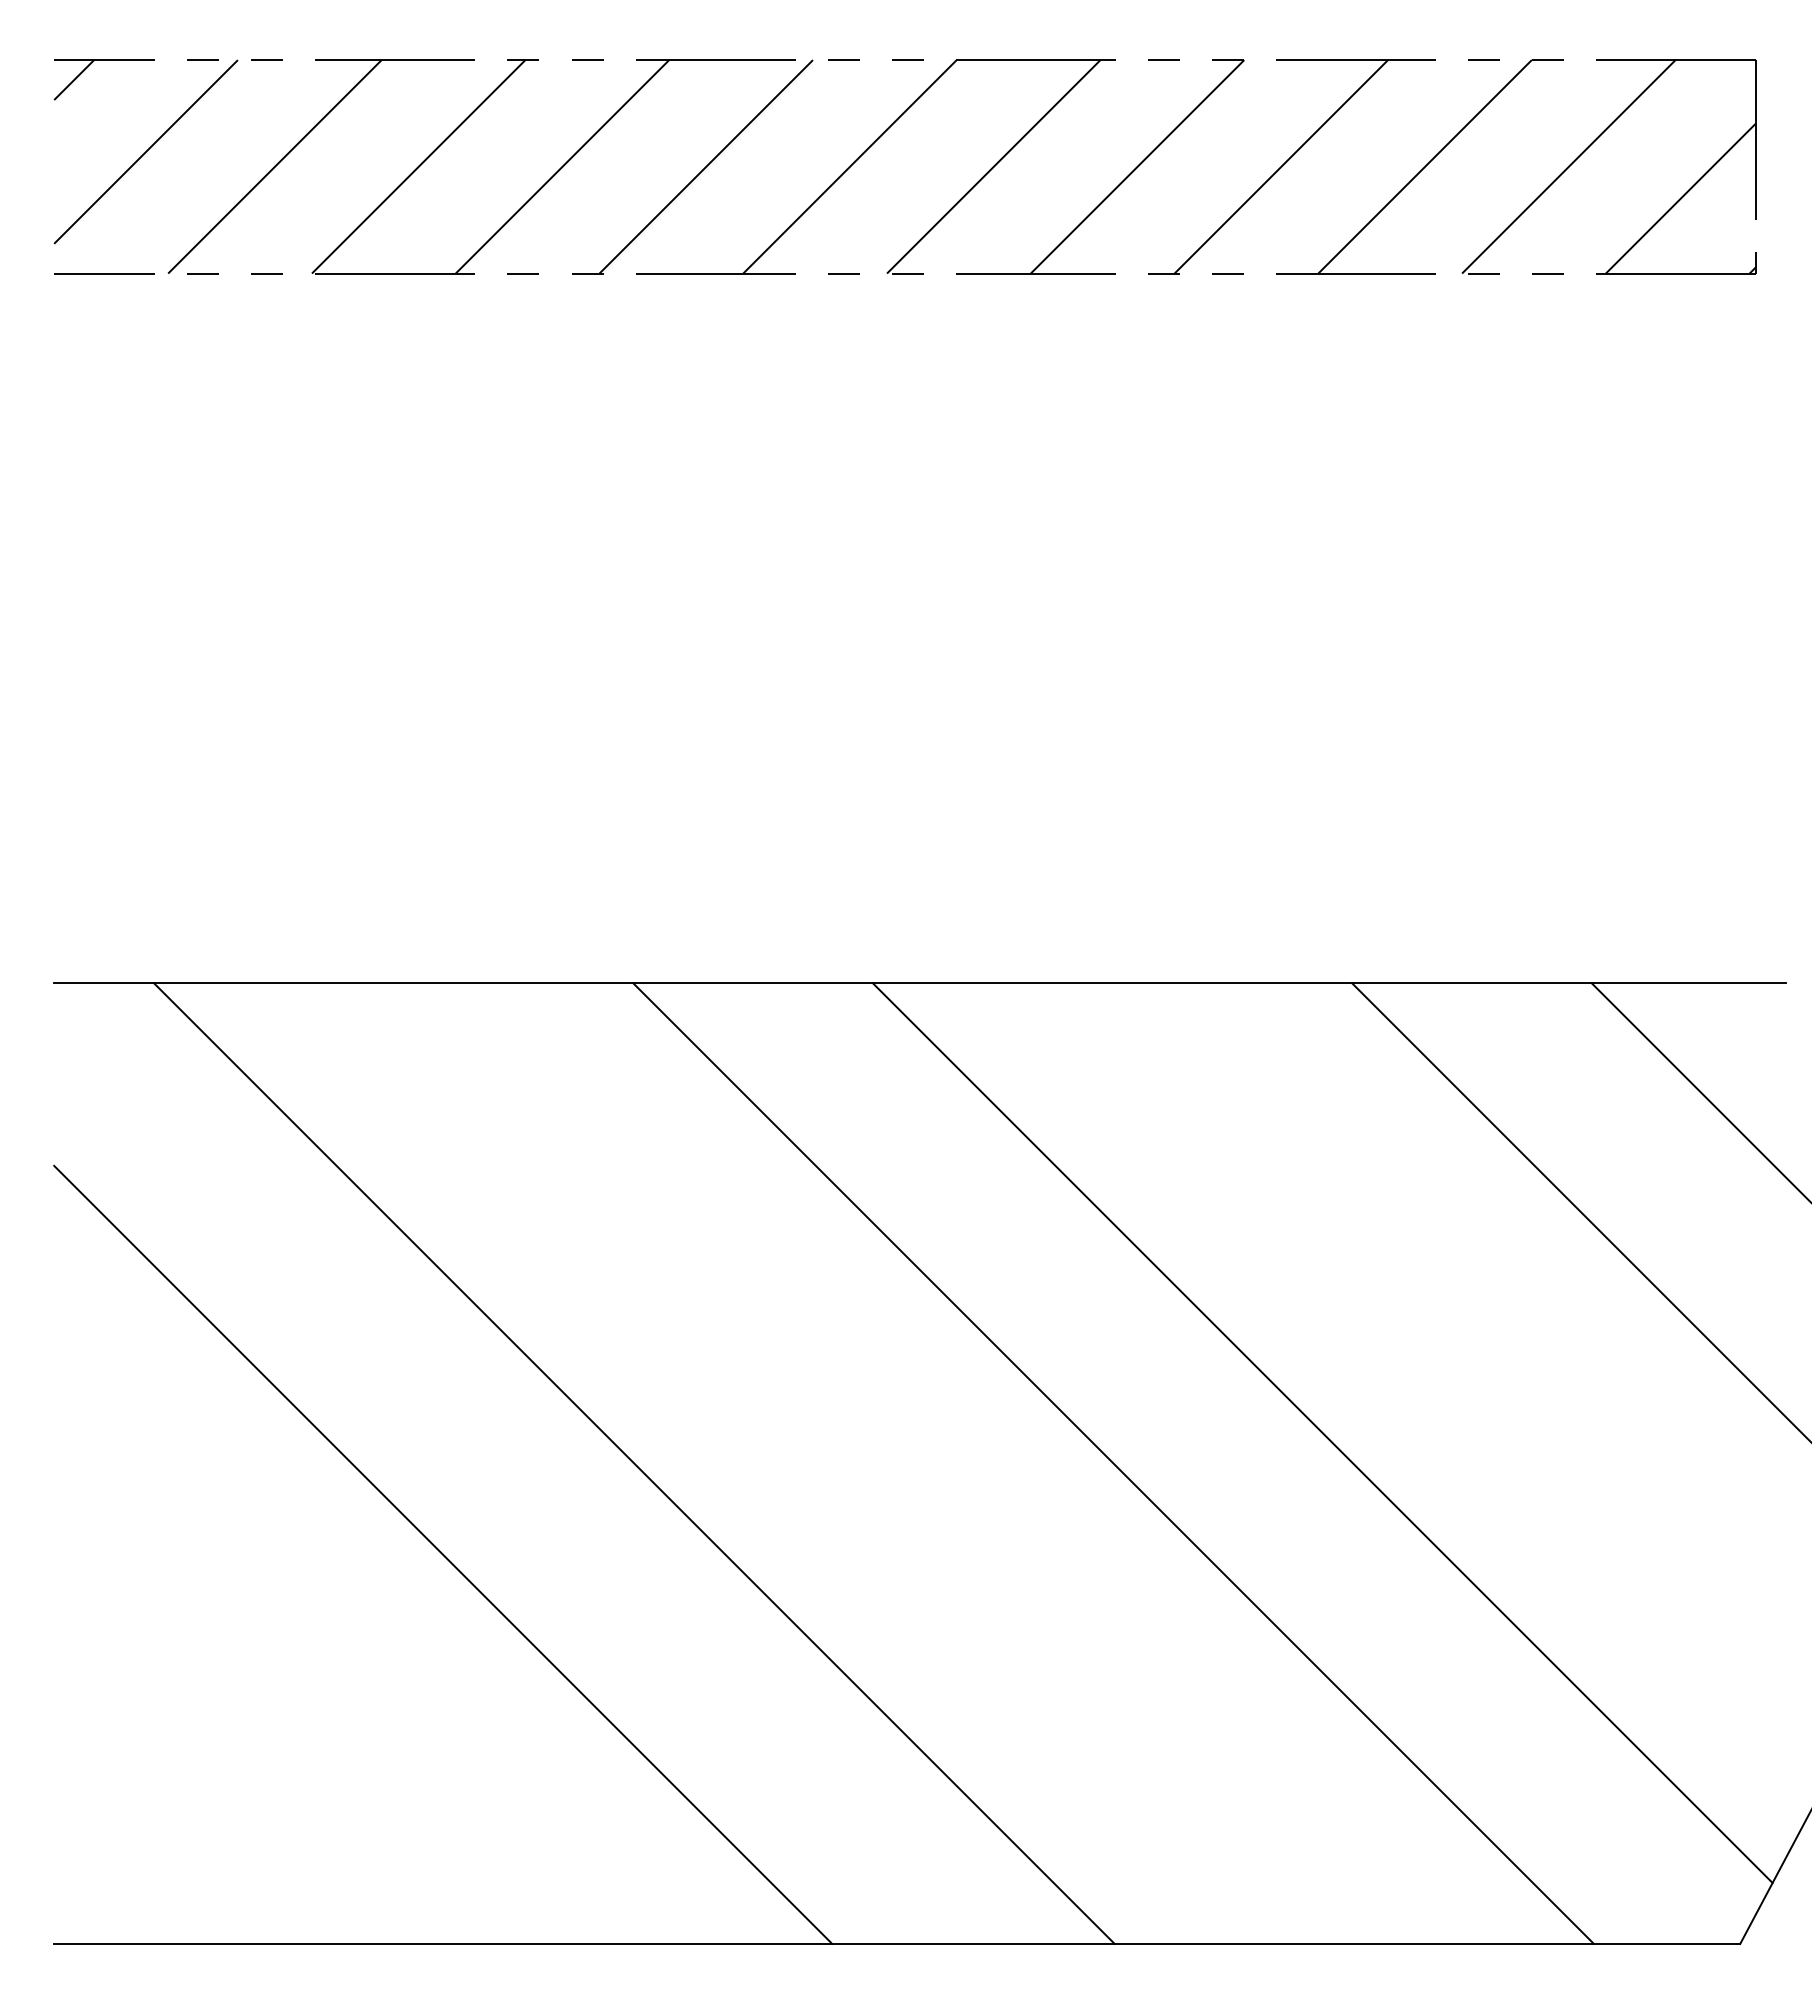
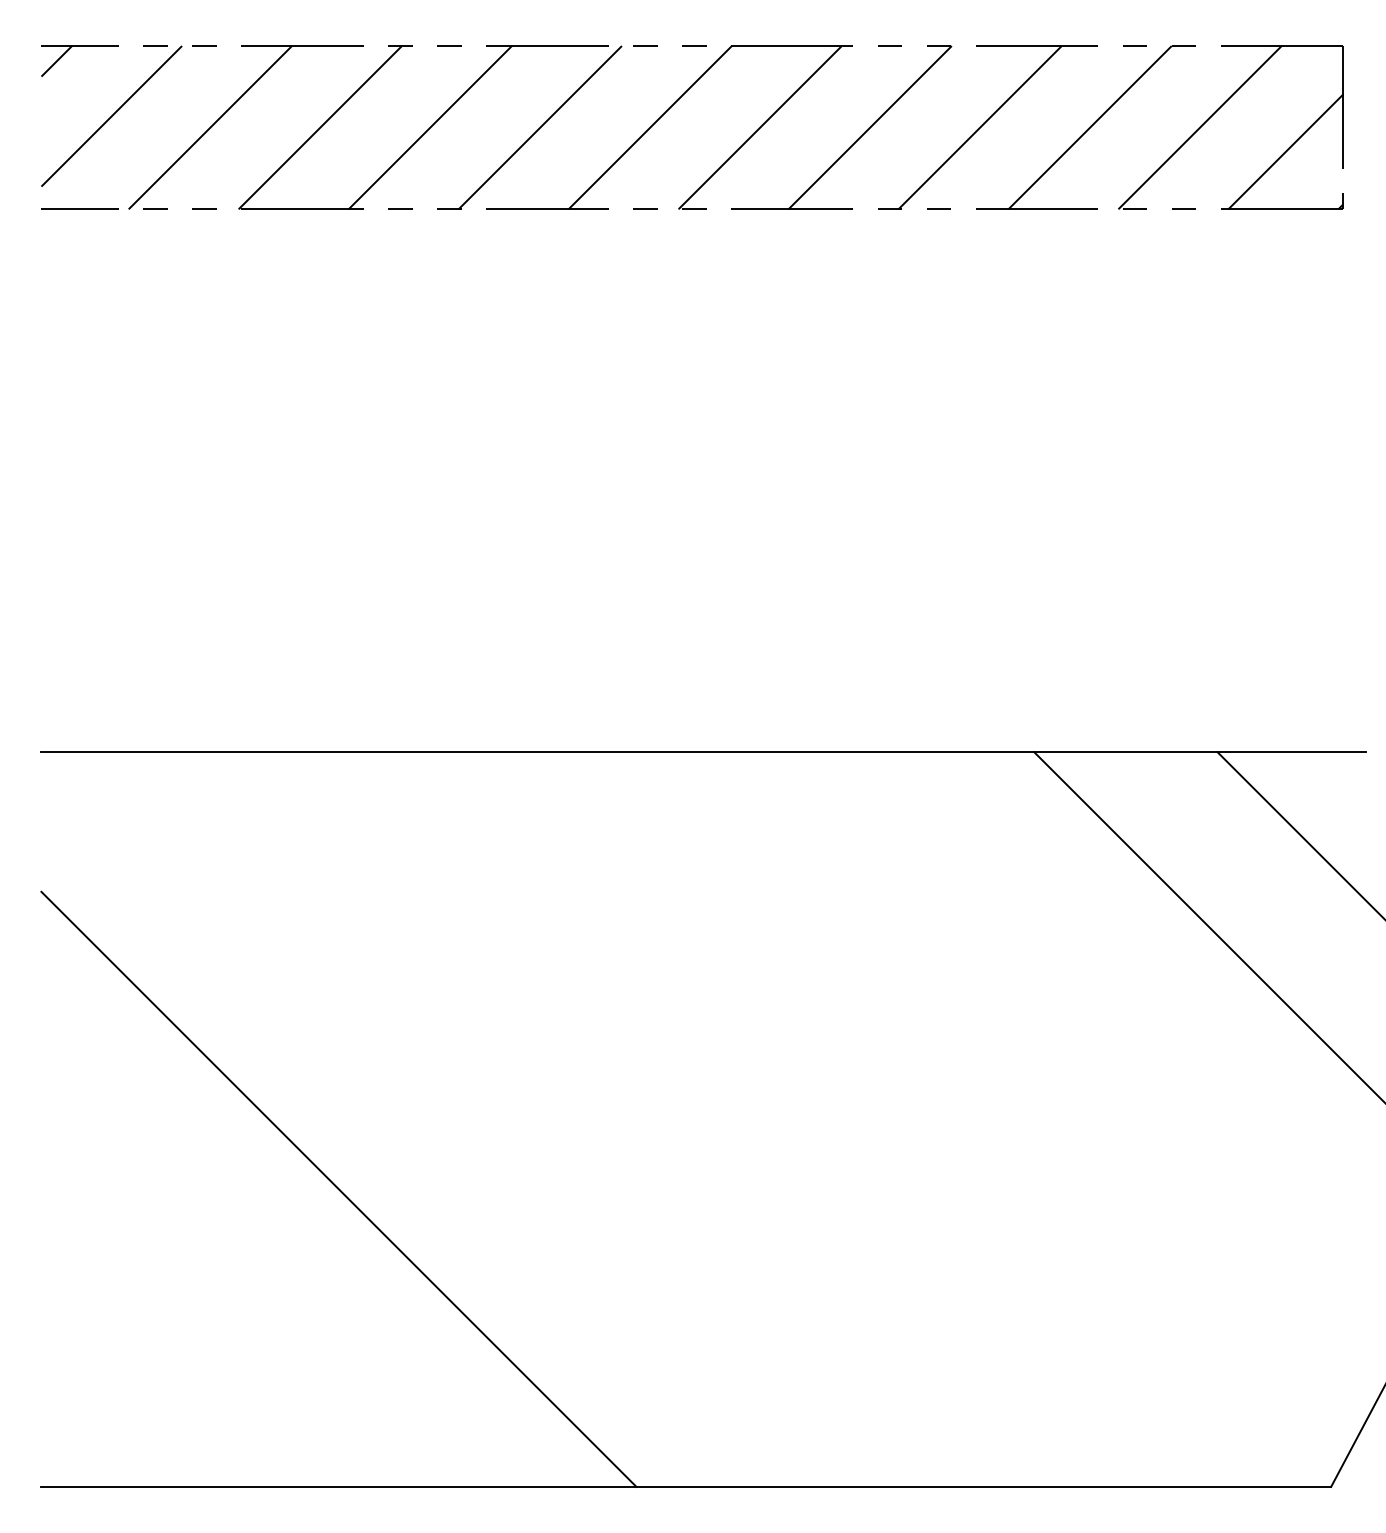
line: (1322, 1433) -> (1011, 1096), removed
line: (634, 1463) -> (485, 1119), removed
line: (1113, 1463) -> (851, 1119), removed

